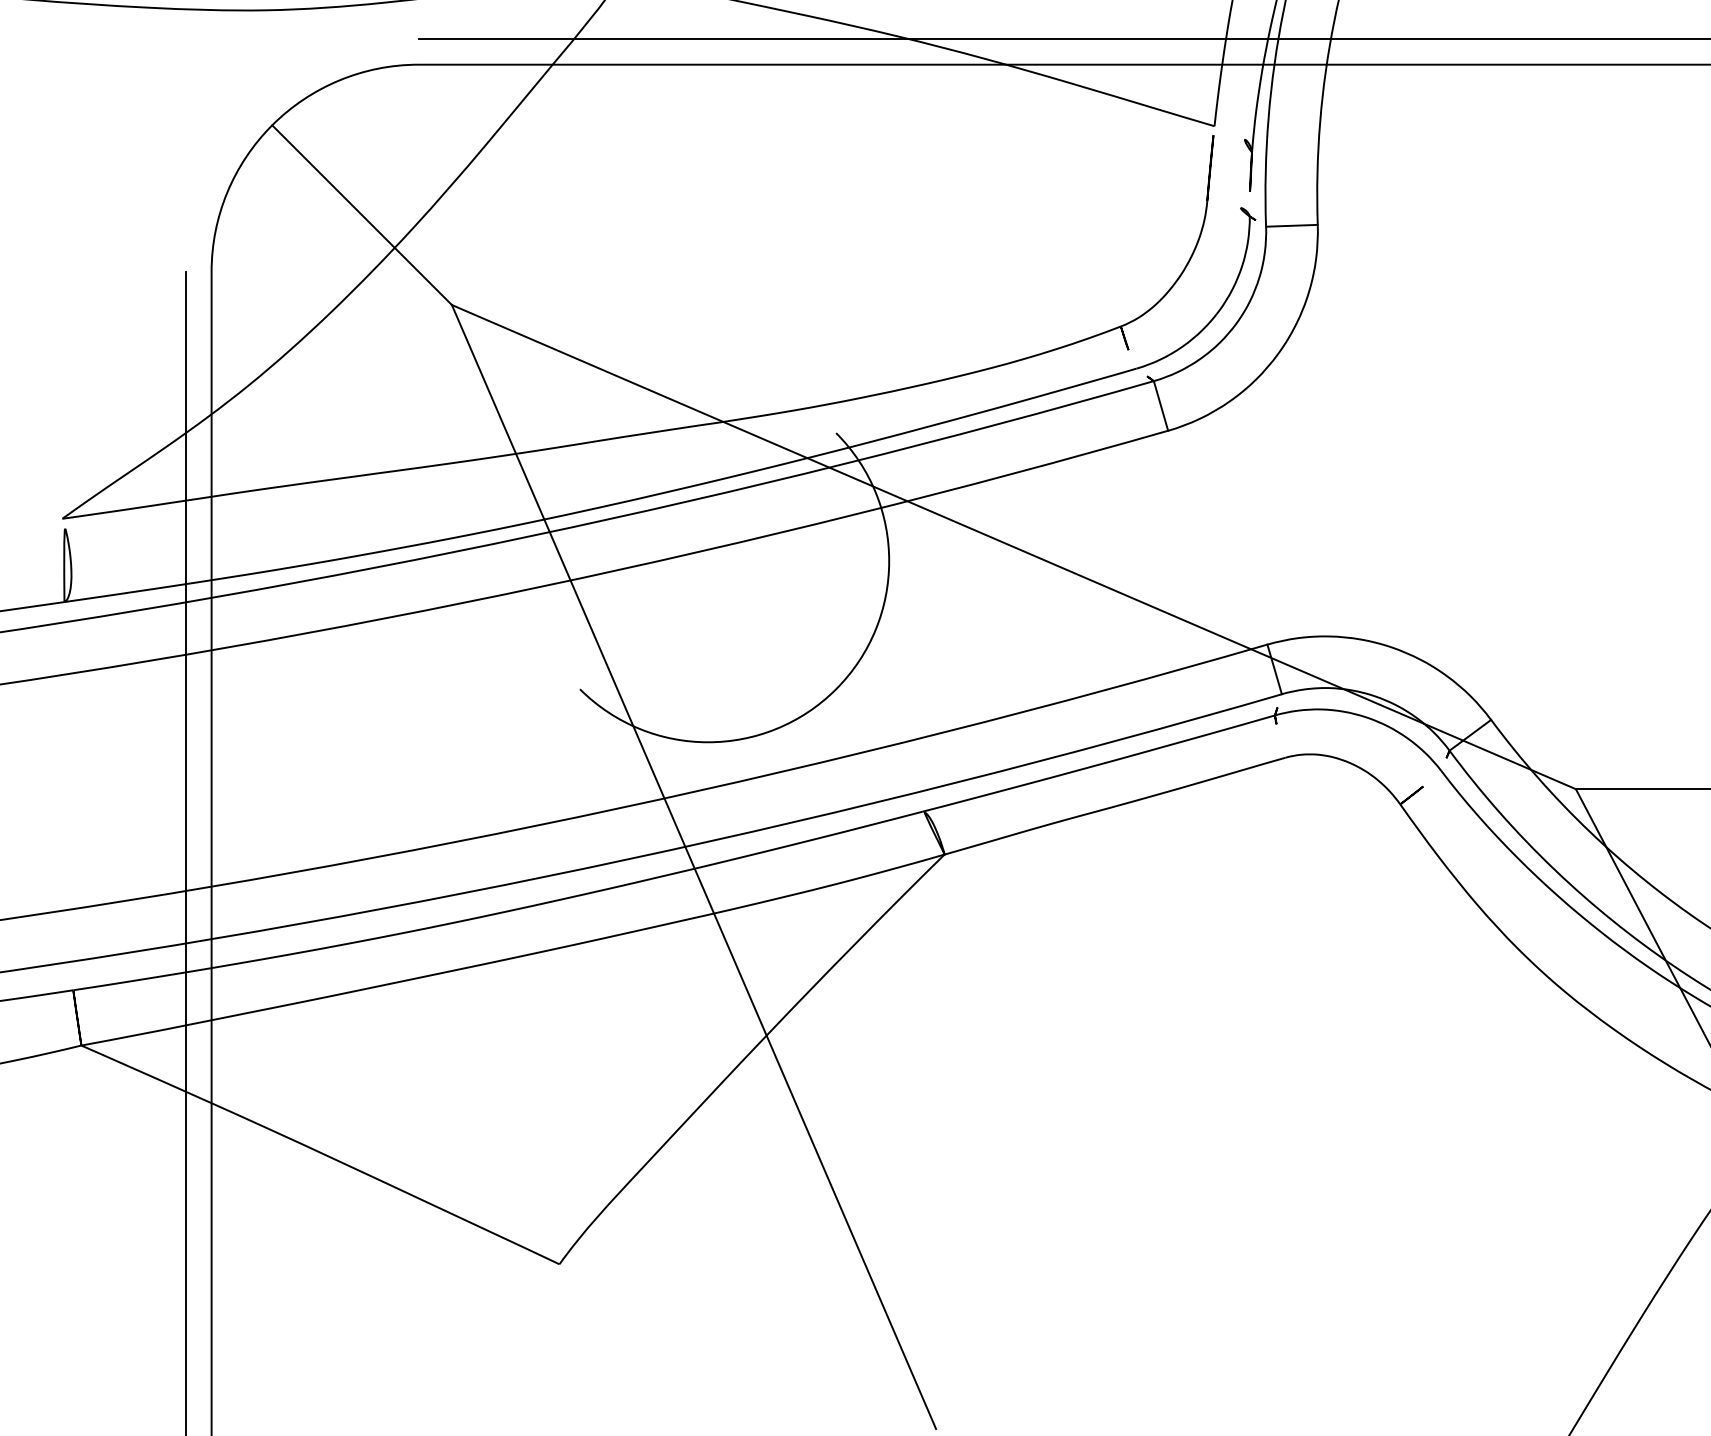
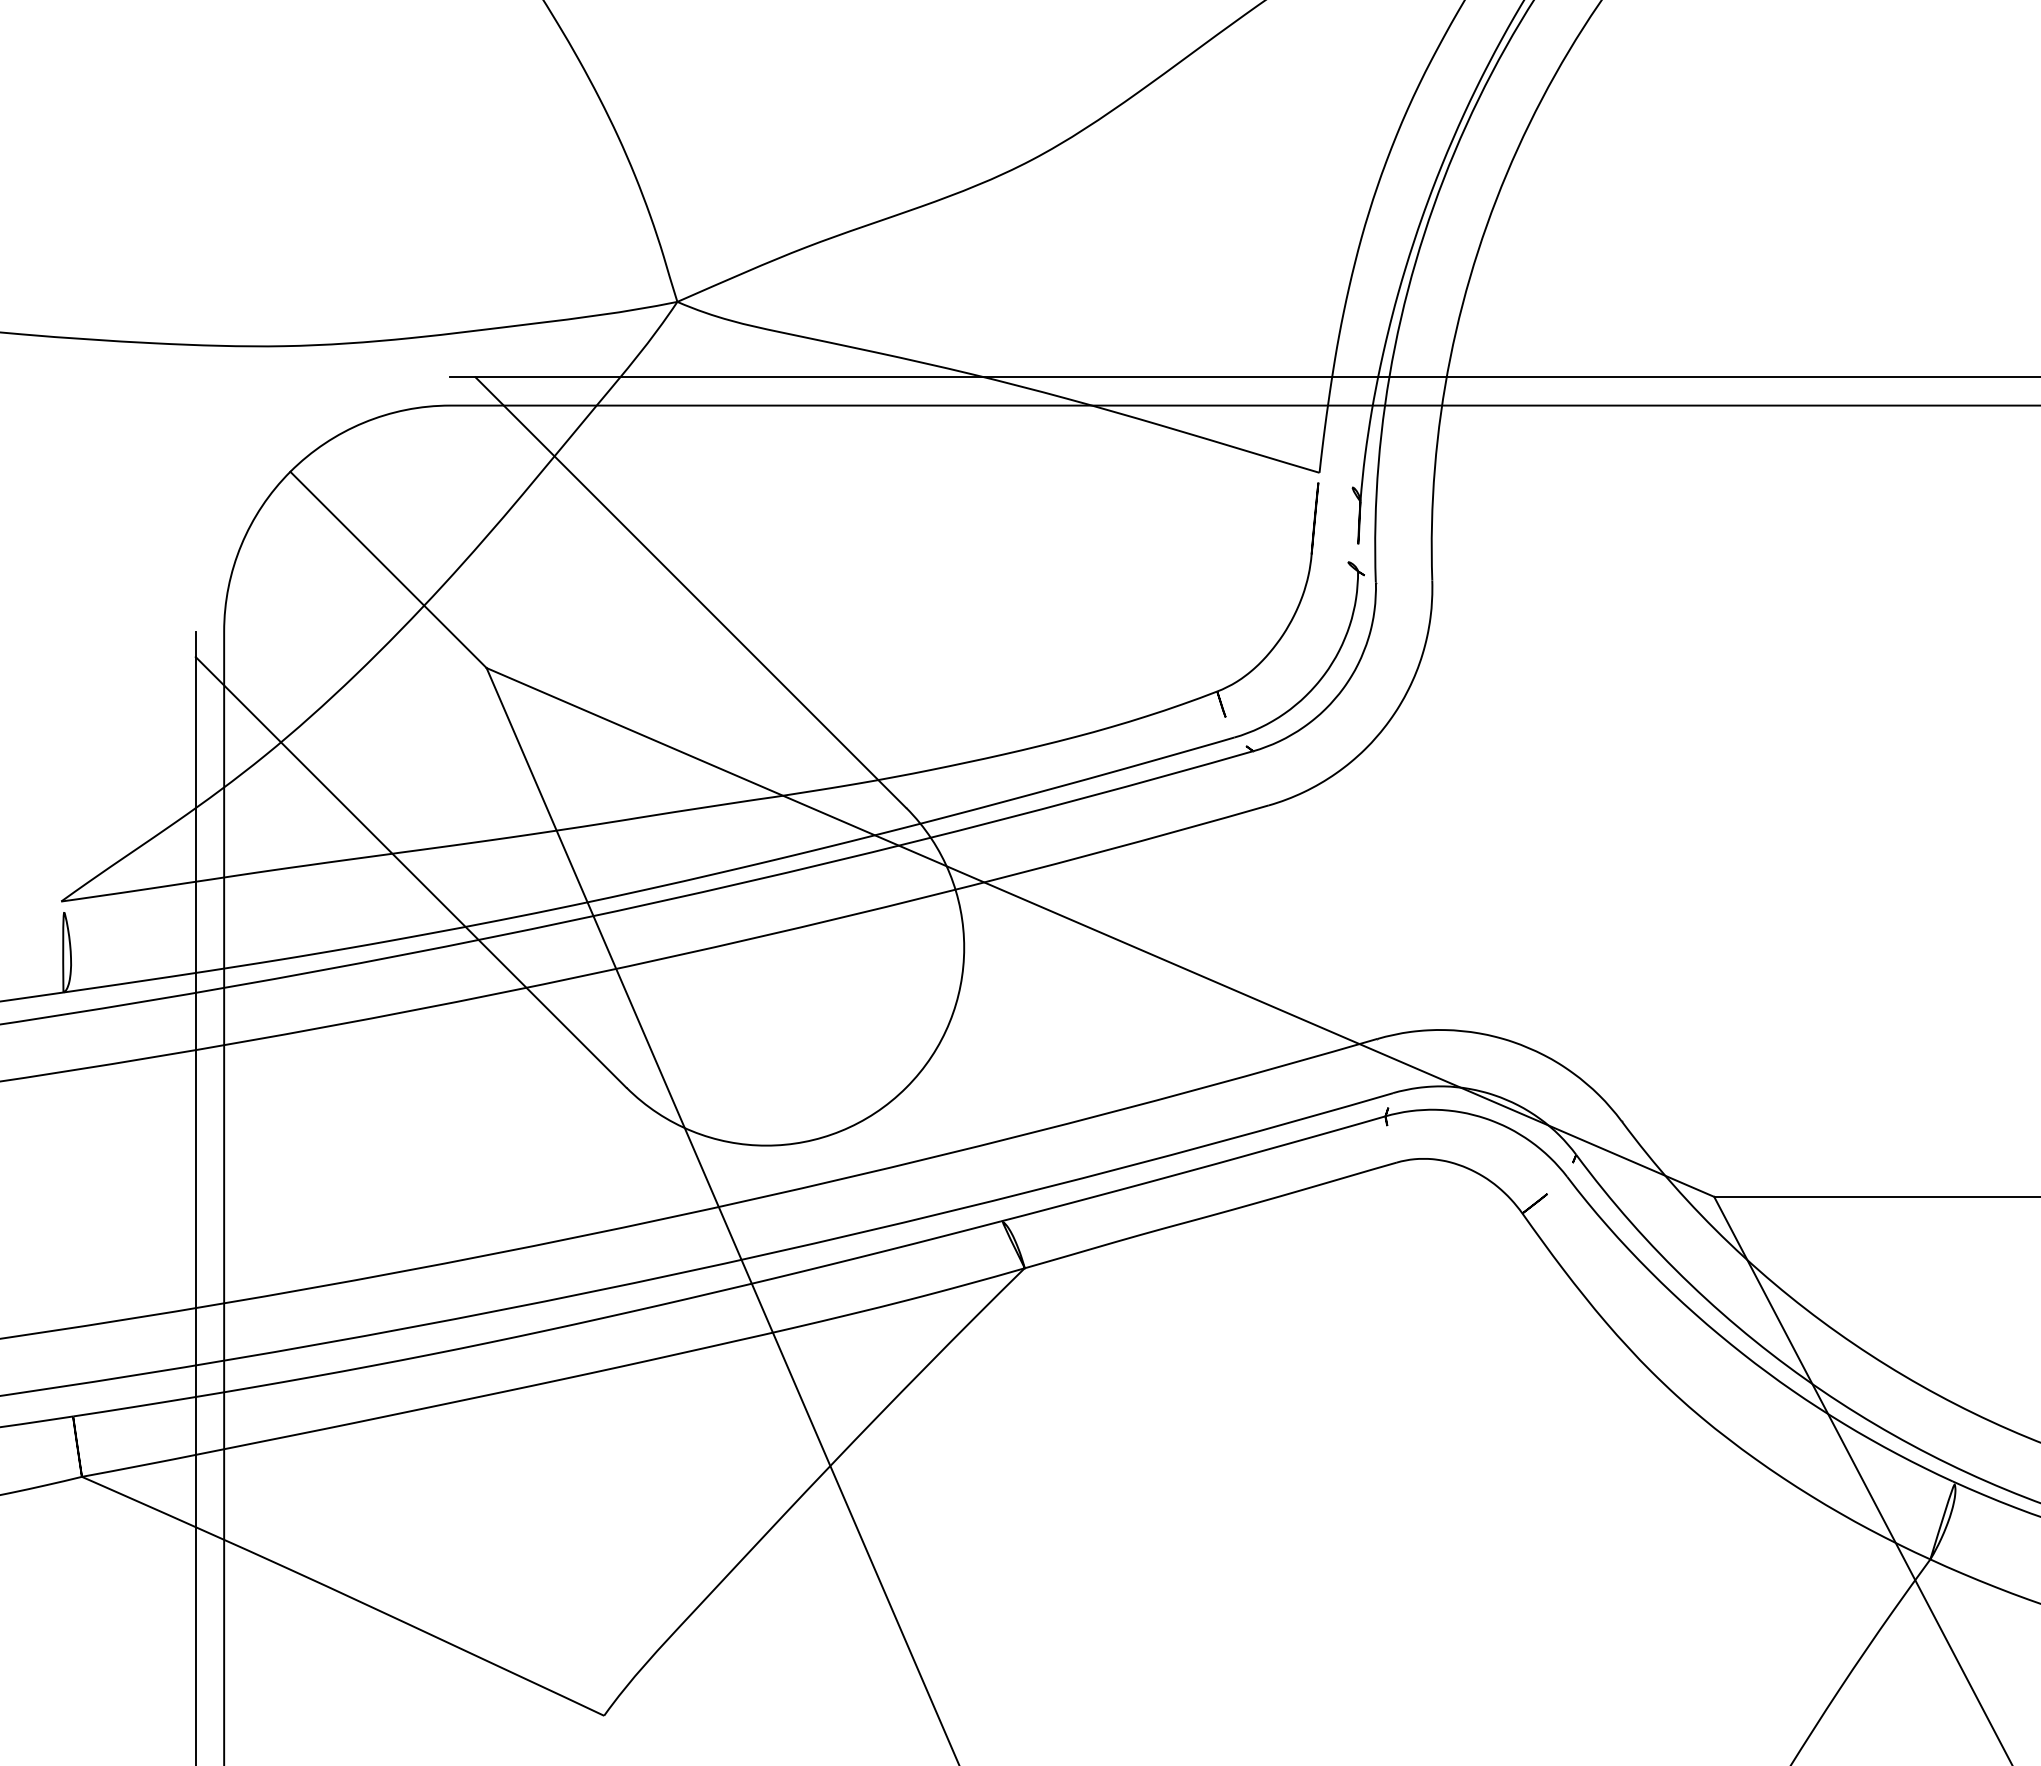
line: (638, 235) -> (690, 592), added
line: (382, 492) -> (410, 872), added

